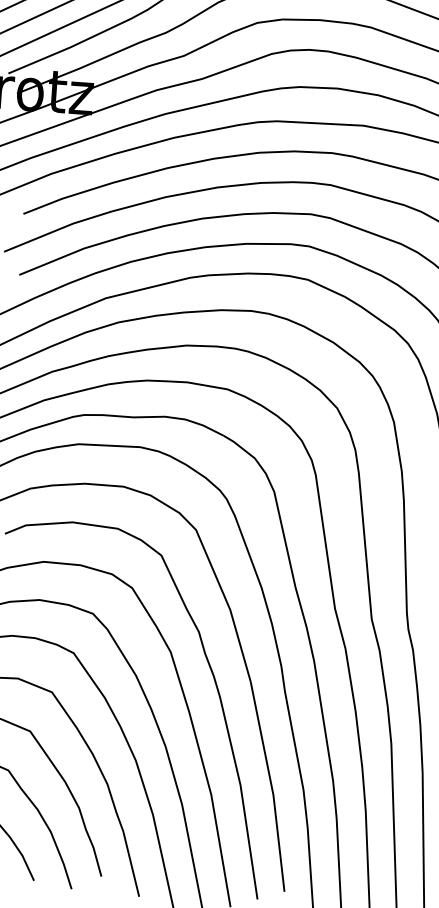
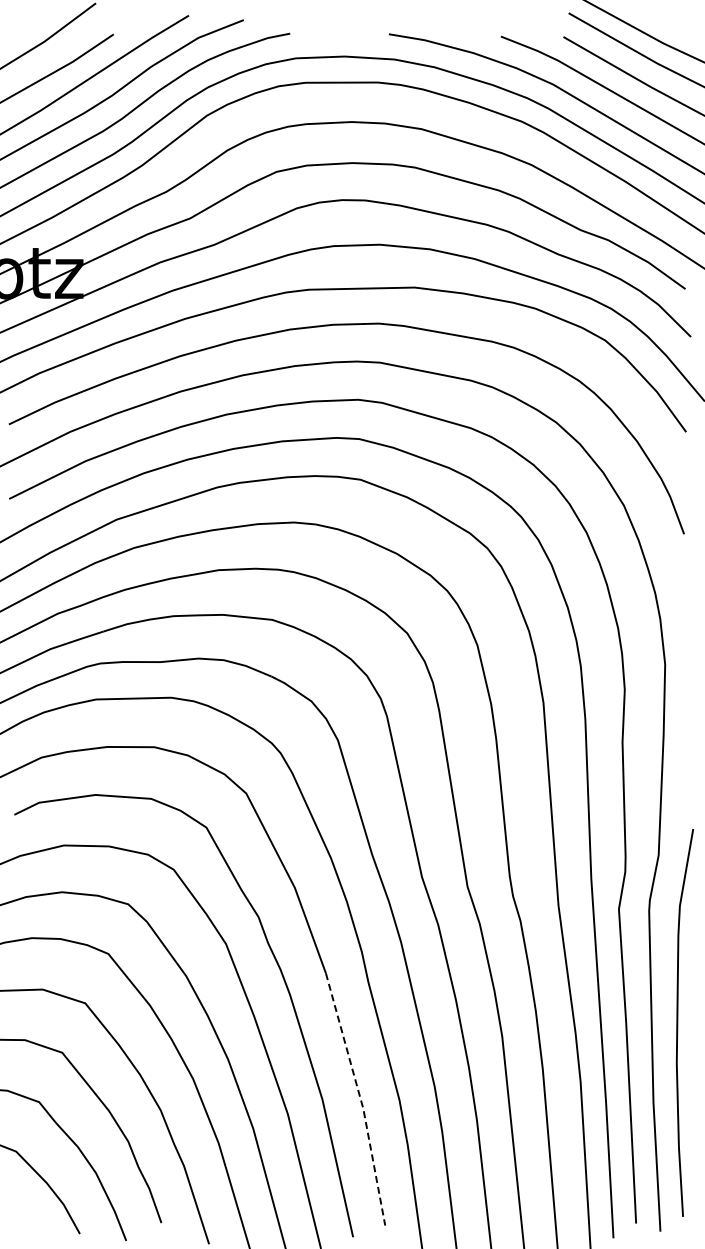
line: (271, 787) -> (360, 1099), solid -> dashed

